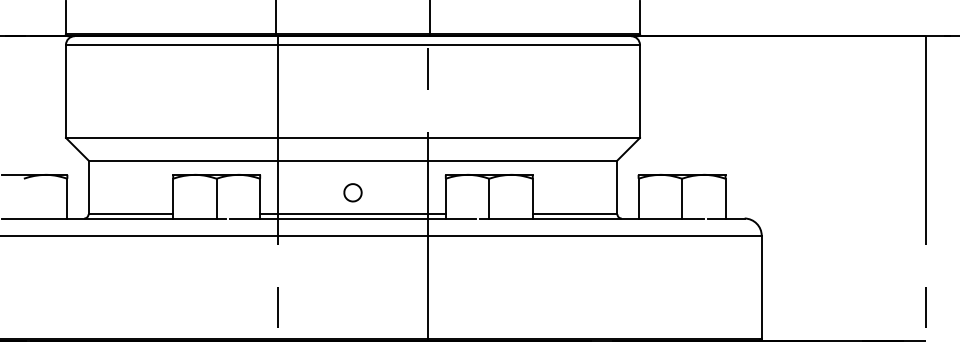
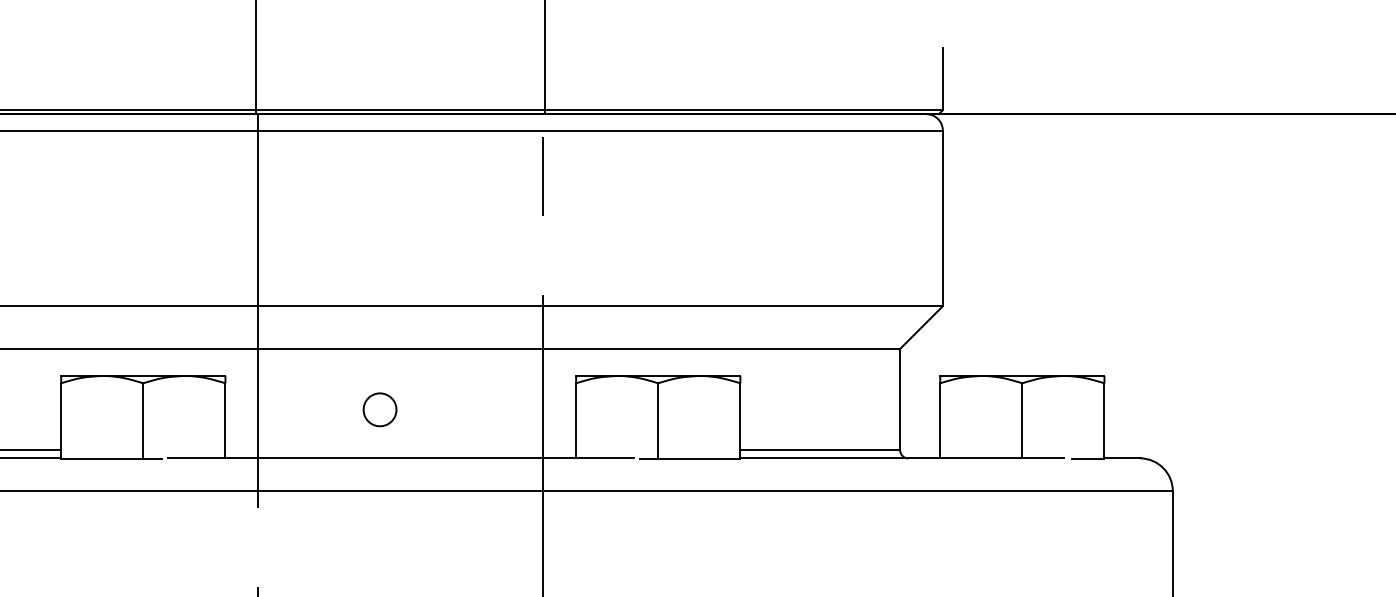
part: (352, 192) -> (379, 409), moved
line: (352, 214) -> (399, 450), removed

